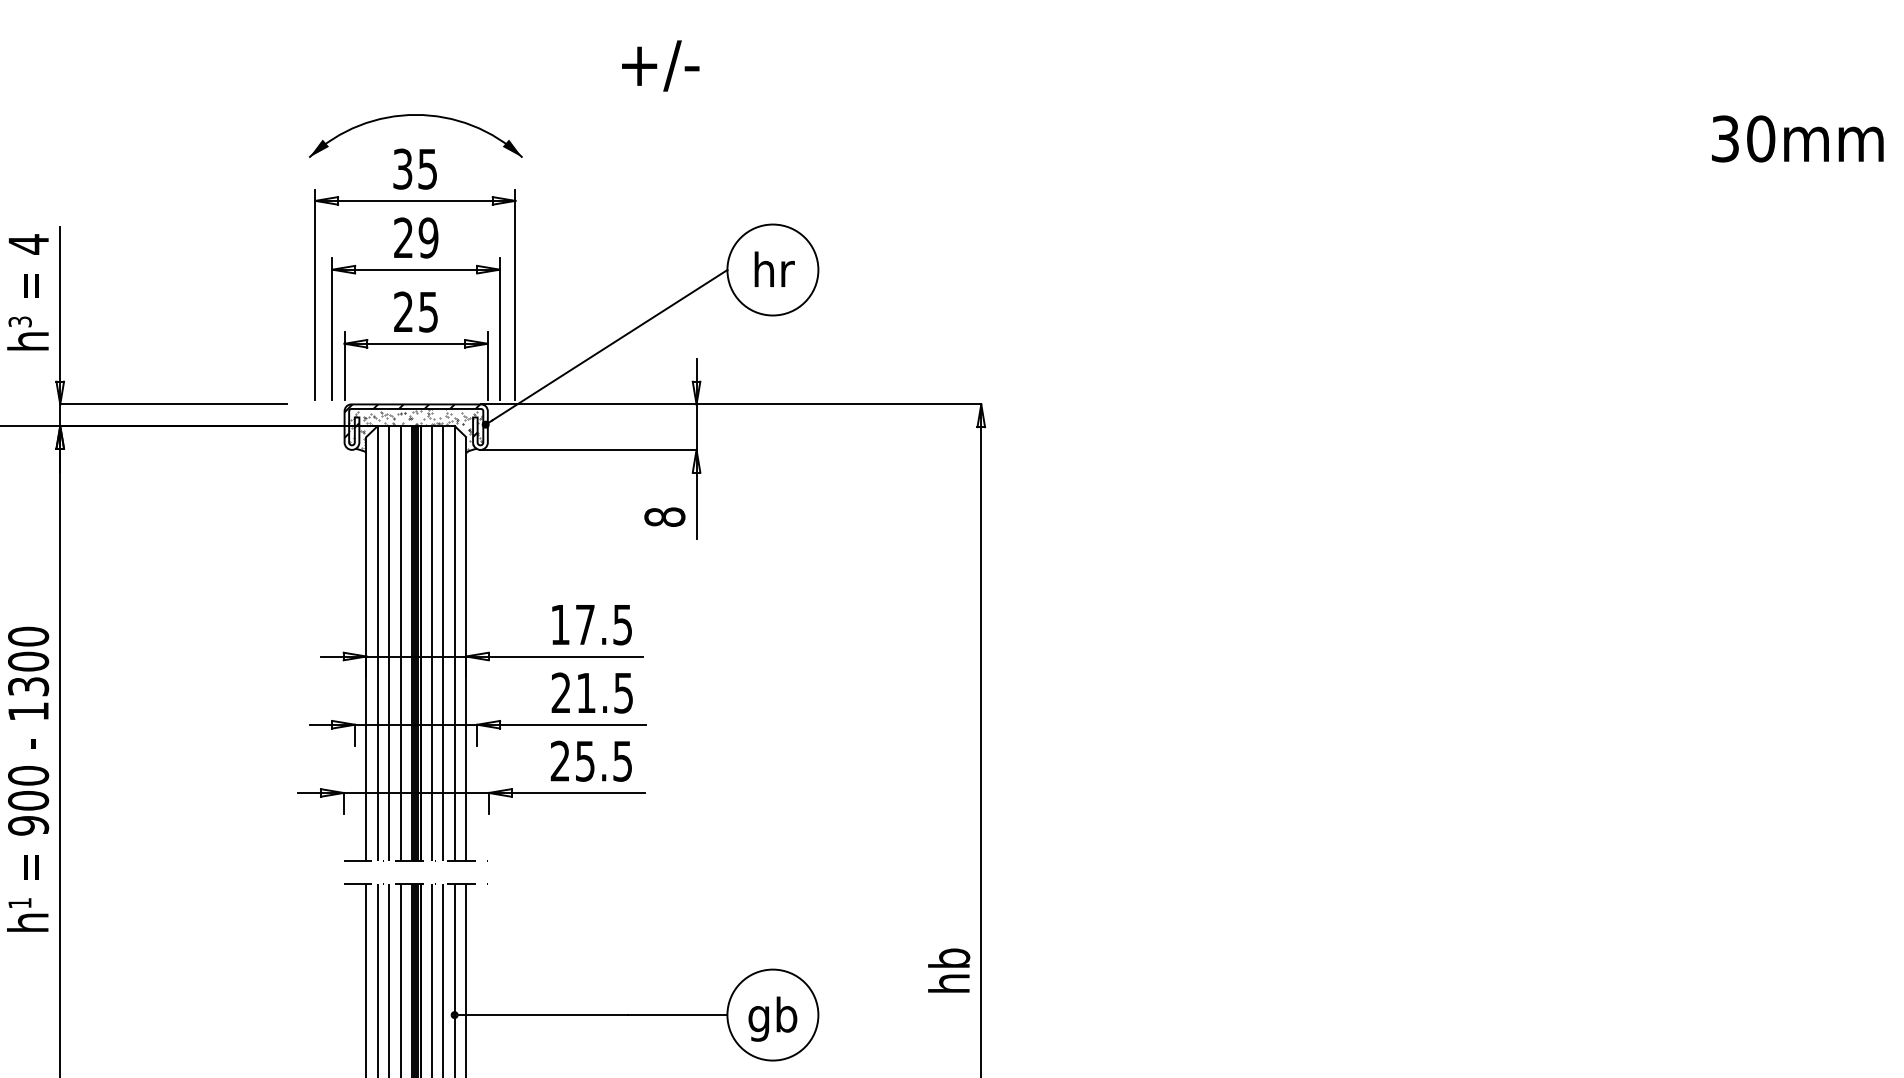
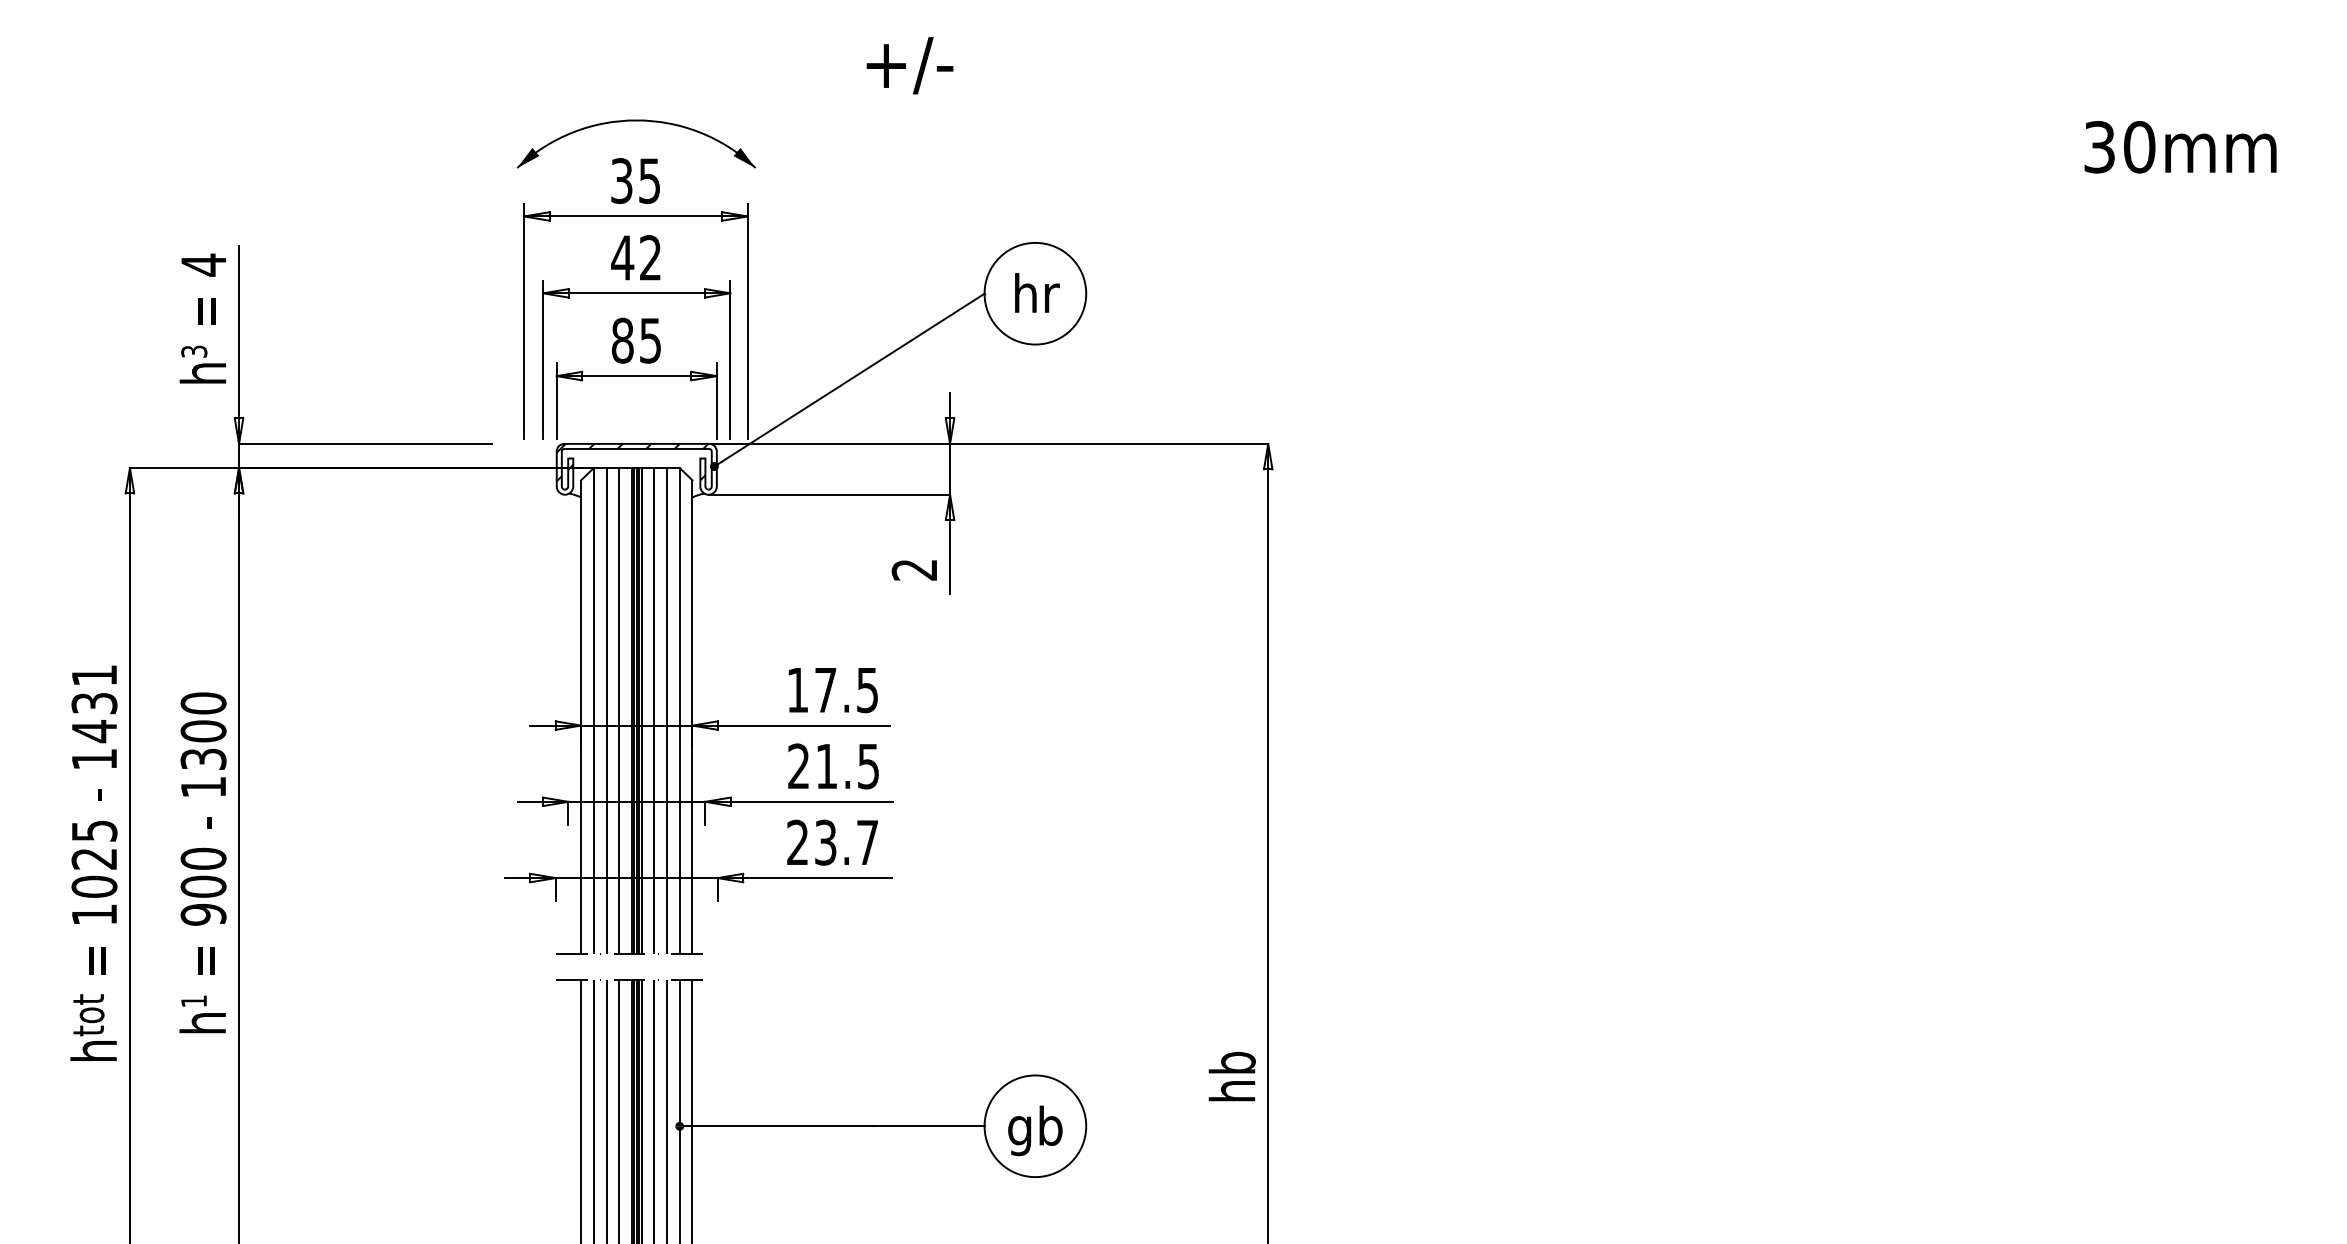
text: (415, 237) -> (636, 257), 29 -> 42
text: (403, 311) -> (622, 340), 25 -> 85
hatch: (415, 430) -> (635, 473), removed
text: (664, 516) -> (914, 569), 8 -> 2
text: (603, 761) -> (846, 842), 25.5 -> 23.7

